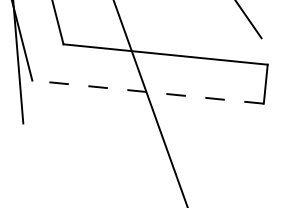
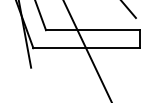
line: (147, 92) -> (86, 48), dashed -> solid

